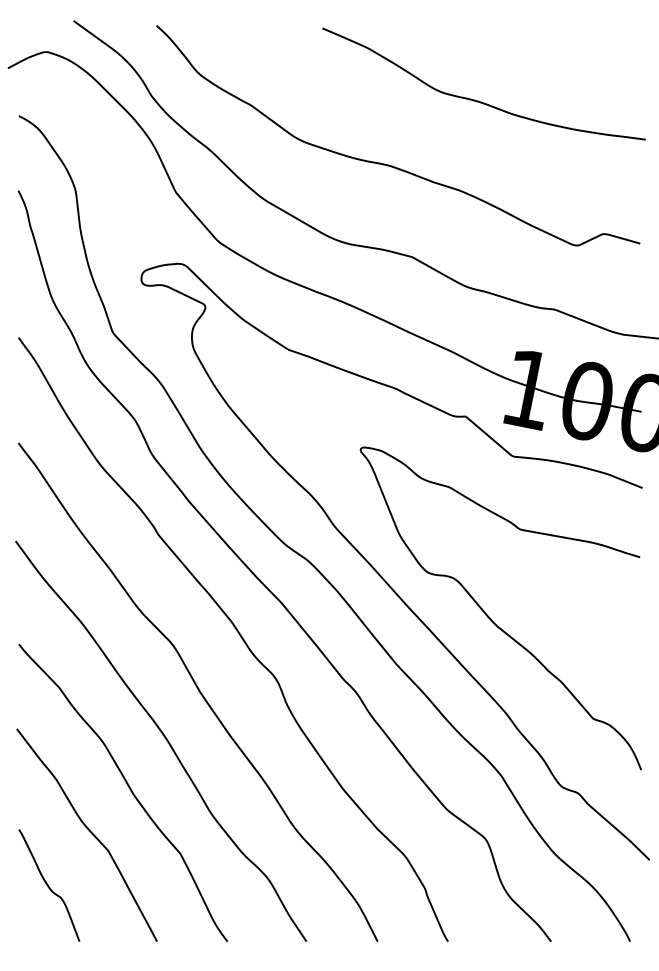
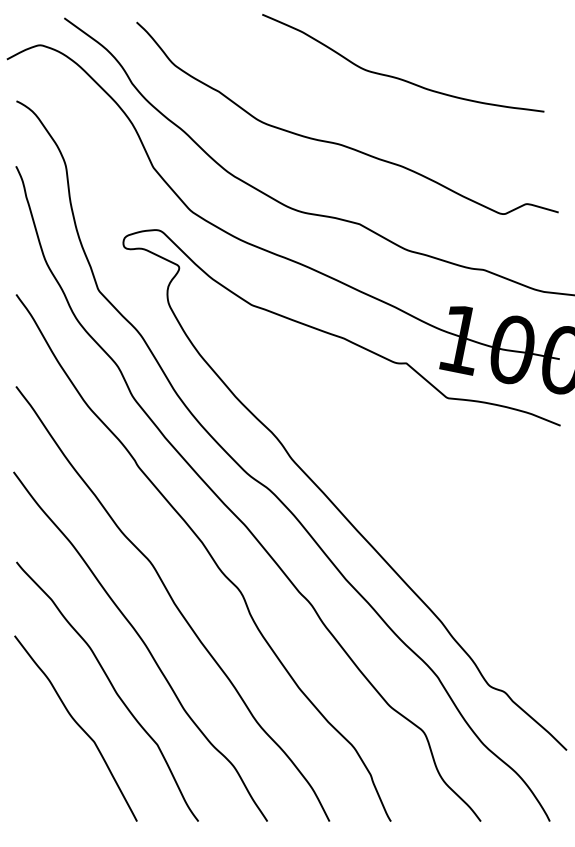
curve: (478, 100) -> (398, 77), moved
curve: (489, 617) -> (427, 538), removed
curve: (48, 885) -> (42, 772), removed

